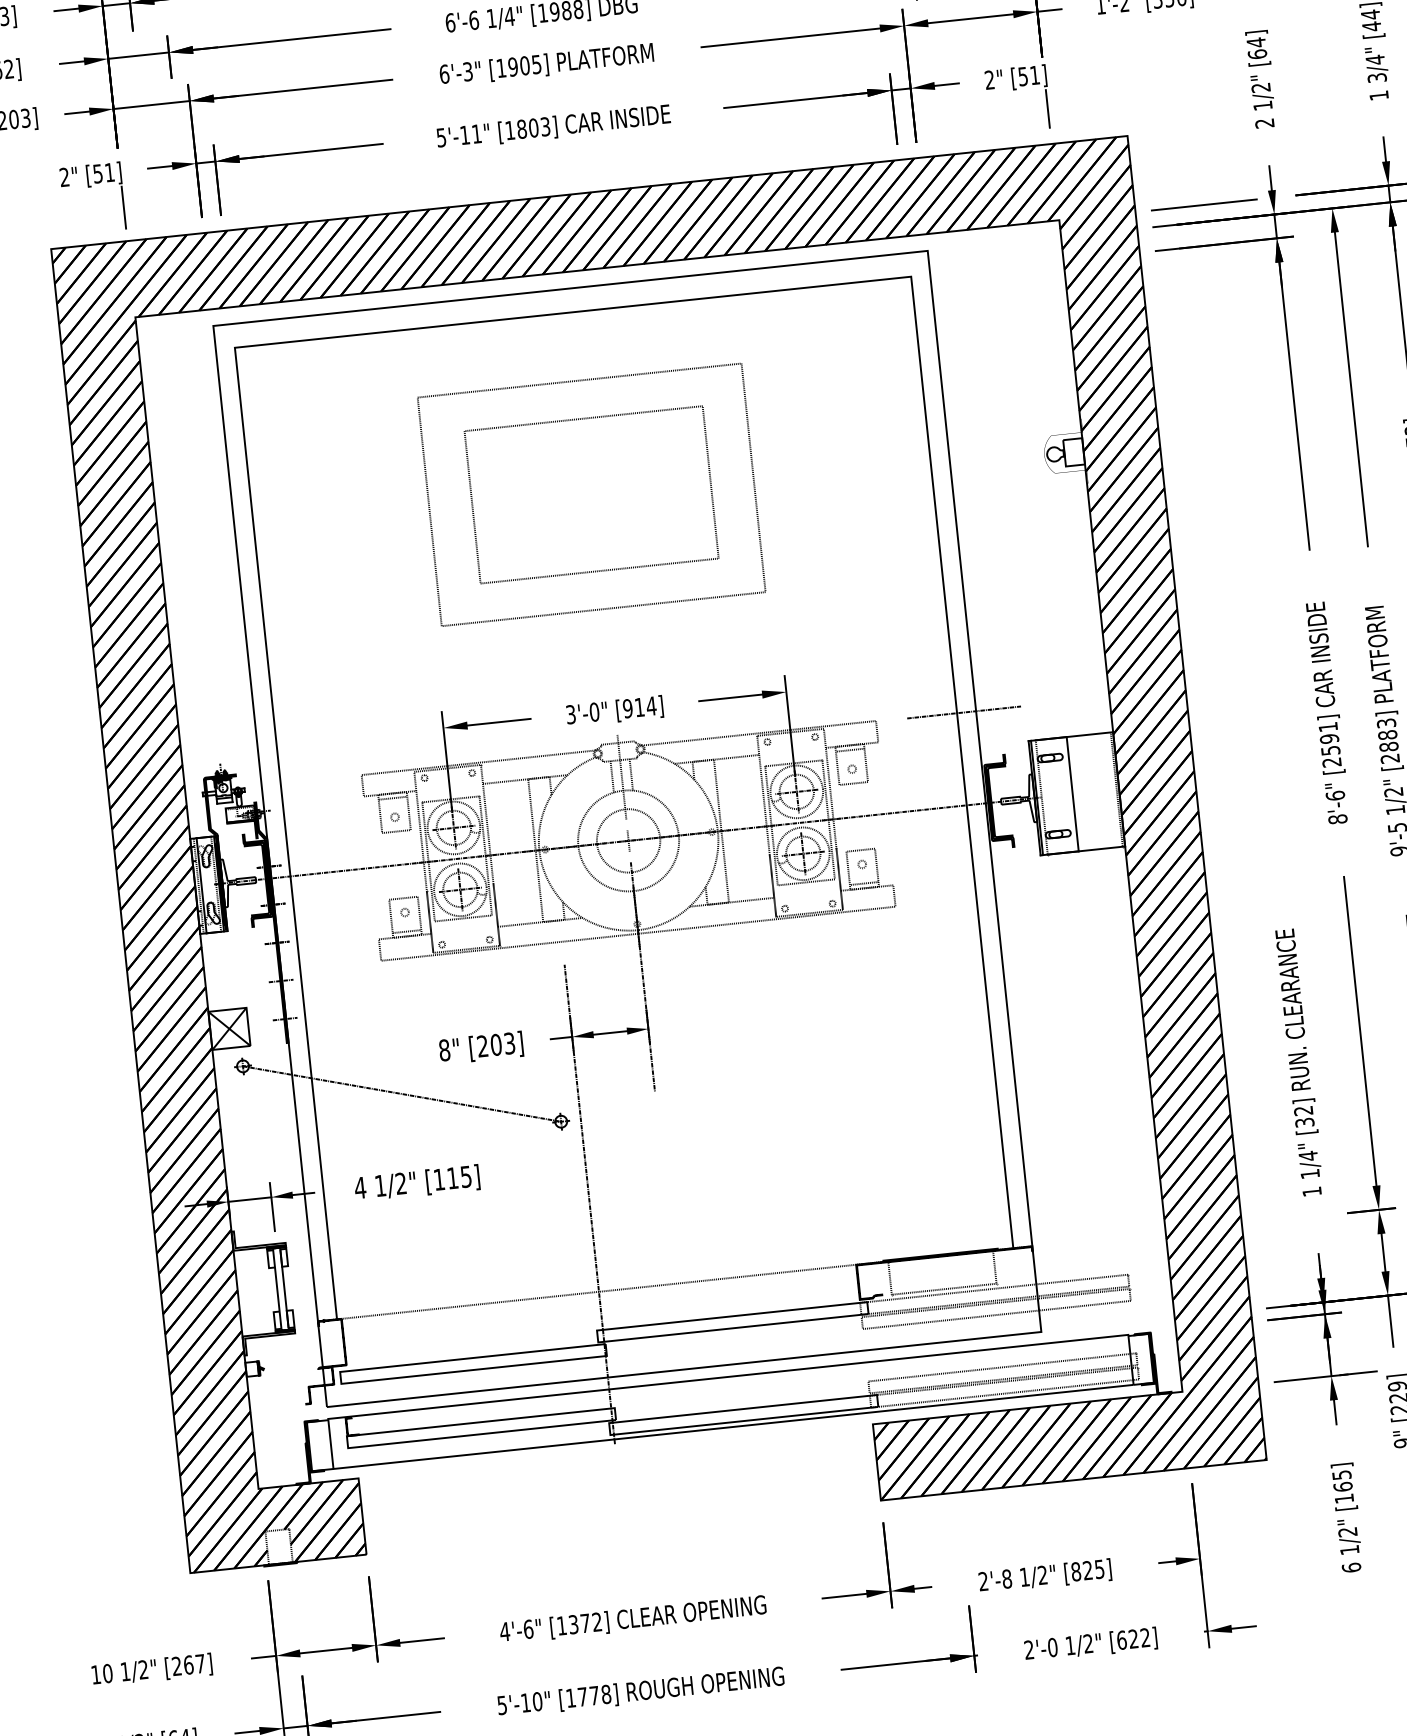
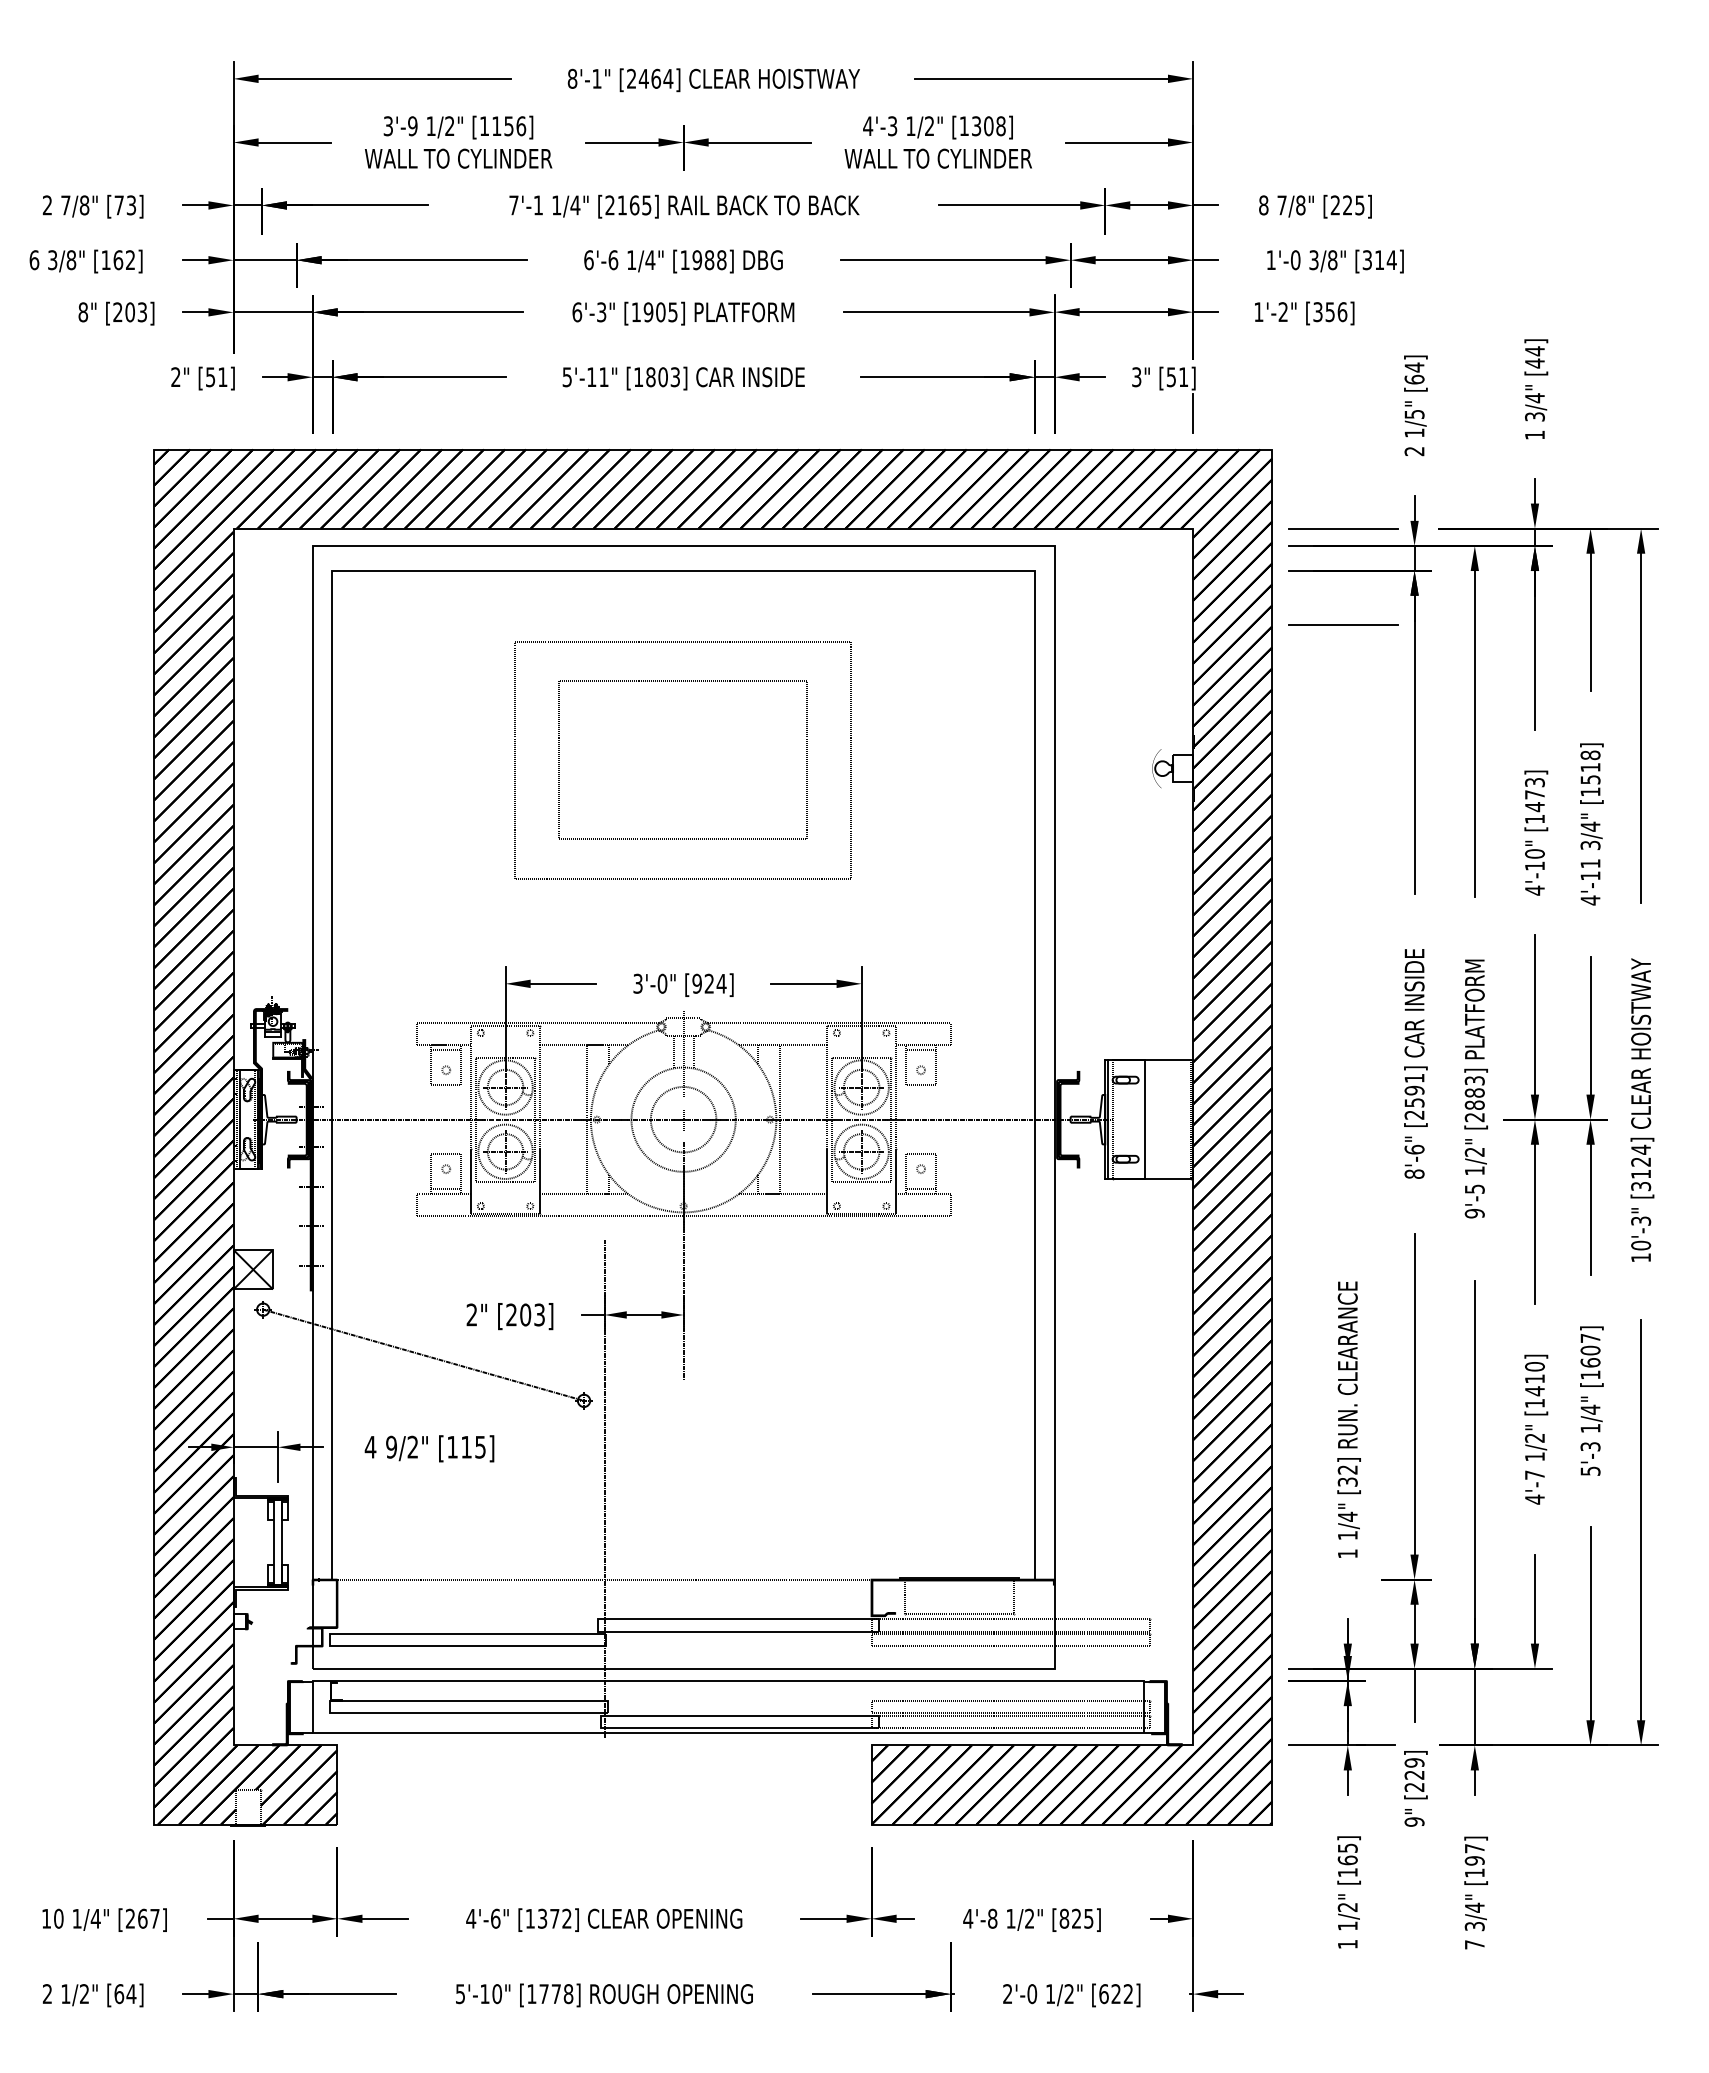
text: (989, 80) -> (1136, 377), 2" -> 3"
text: (1261, 87) -> (1414, 414), 1/2" -> 1/5"
line: (123, 207) -> (233, 414), removed
line: (1213, 297) -> (1343, 624), added
text: (638, 707) -> (708, 983), [914] -> [924]
line: (964, 712) -> (1042, 1024), removed
text: (444, 1049) -> (471, 1314), 8" -> 2"
text: (380, 1185) -> (391, 1446), 1/2" -> 9/2"
text: (1351, 1567) -> (1347, 1944), 6 -> 1
text: (983, 1581) -> (968, 1918), 2'-8 -> 4'-8
text: (143, 1669) -> (95, 1918), 1/2" -> 1/4"

